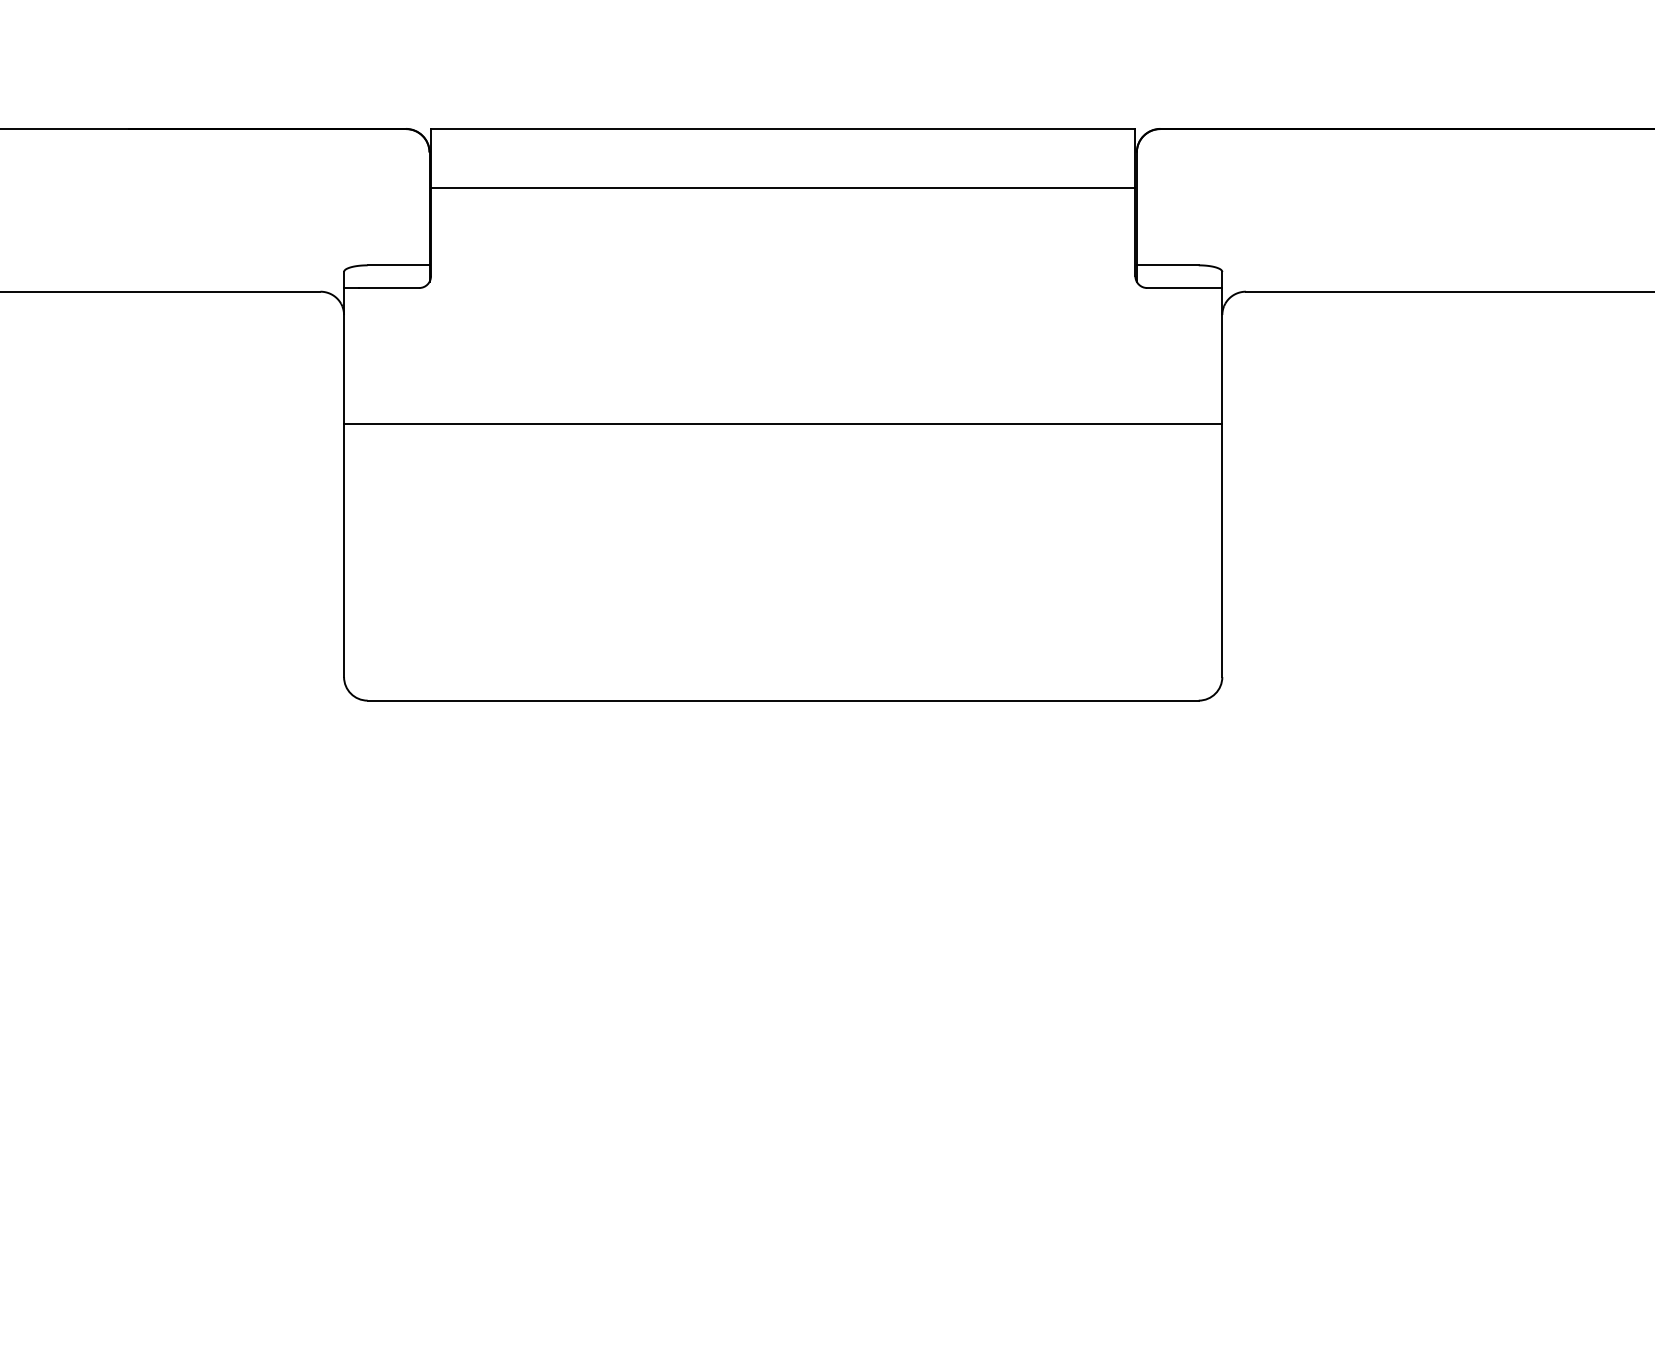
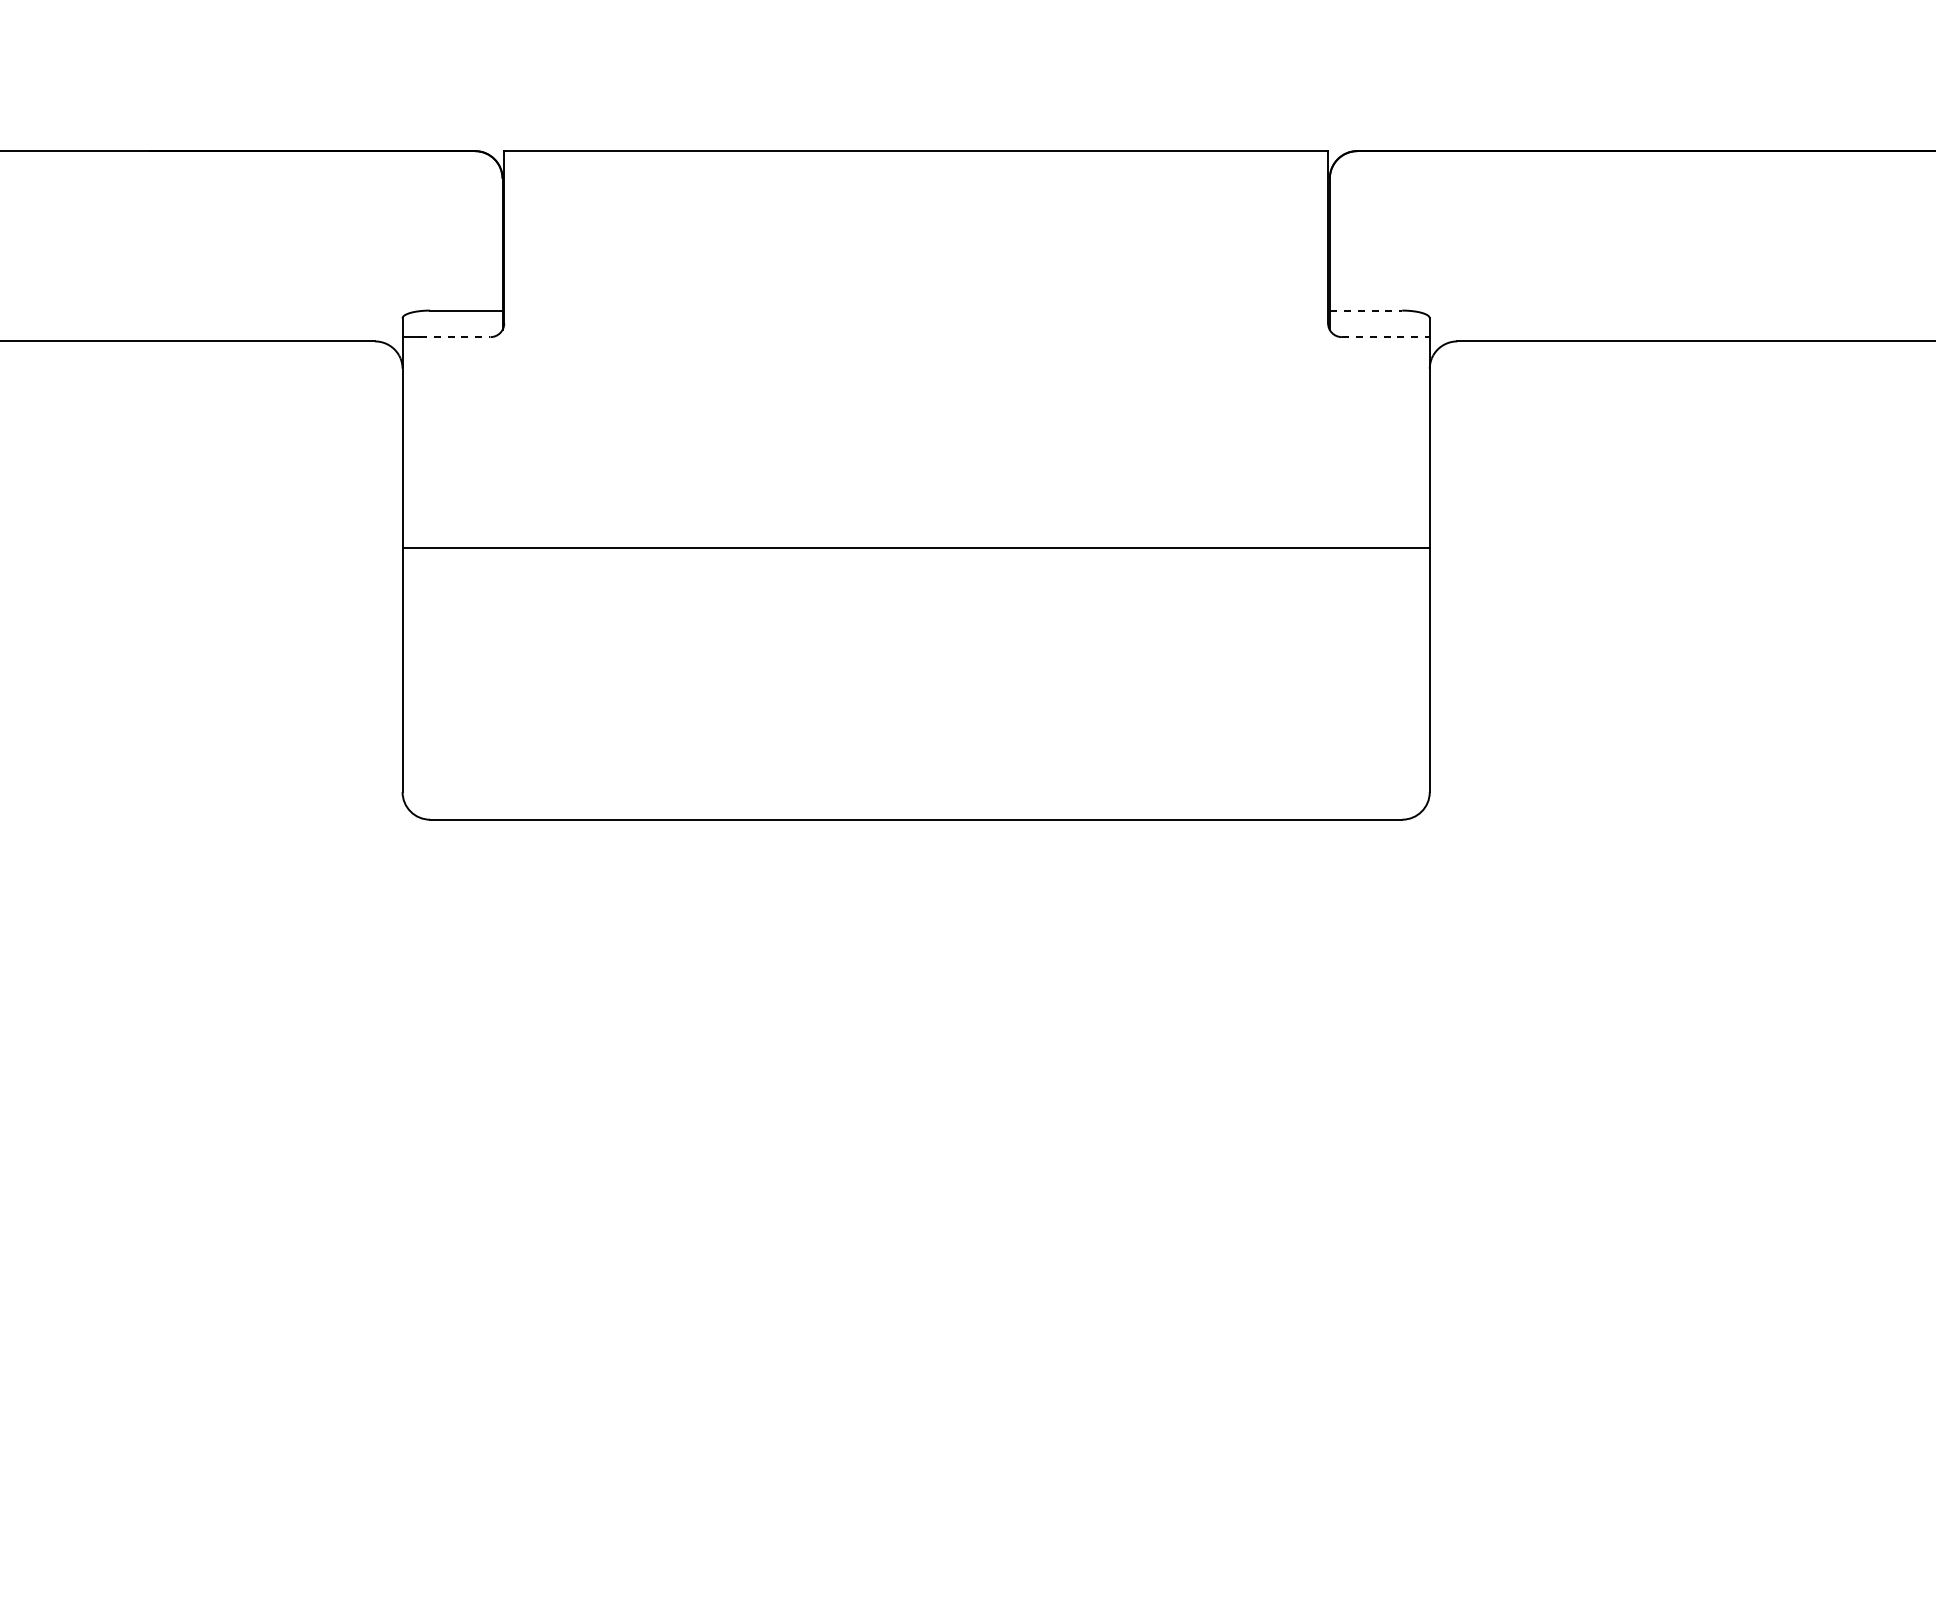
line: (783, 187) -> (916, 219), removed
line: (1168, 265) -> (1366, 310), solid -> dashed
line: (389, 288) -> (455, 337), solid -> dashed
line: (1184, 288) -> (1385, 337), solid -> dashed
line: (782, 423) -> (915, 547), moved

